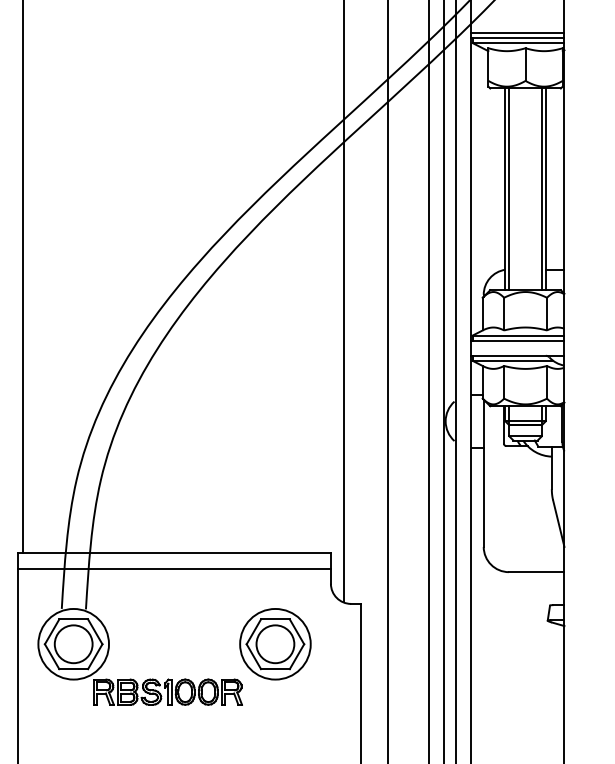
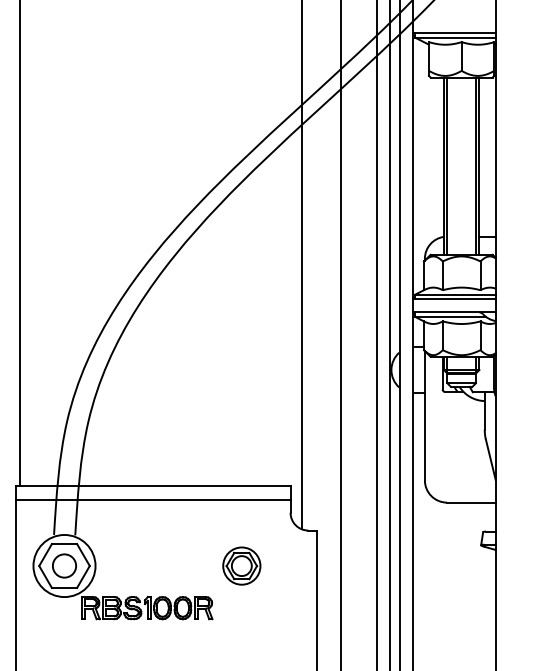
line: (517, 33) -> (454, 29), removed
circle: (73, 644) -> (64, 566), size x0.7
part: (275, 644) -> (241, 566), size x0.6

